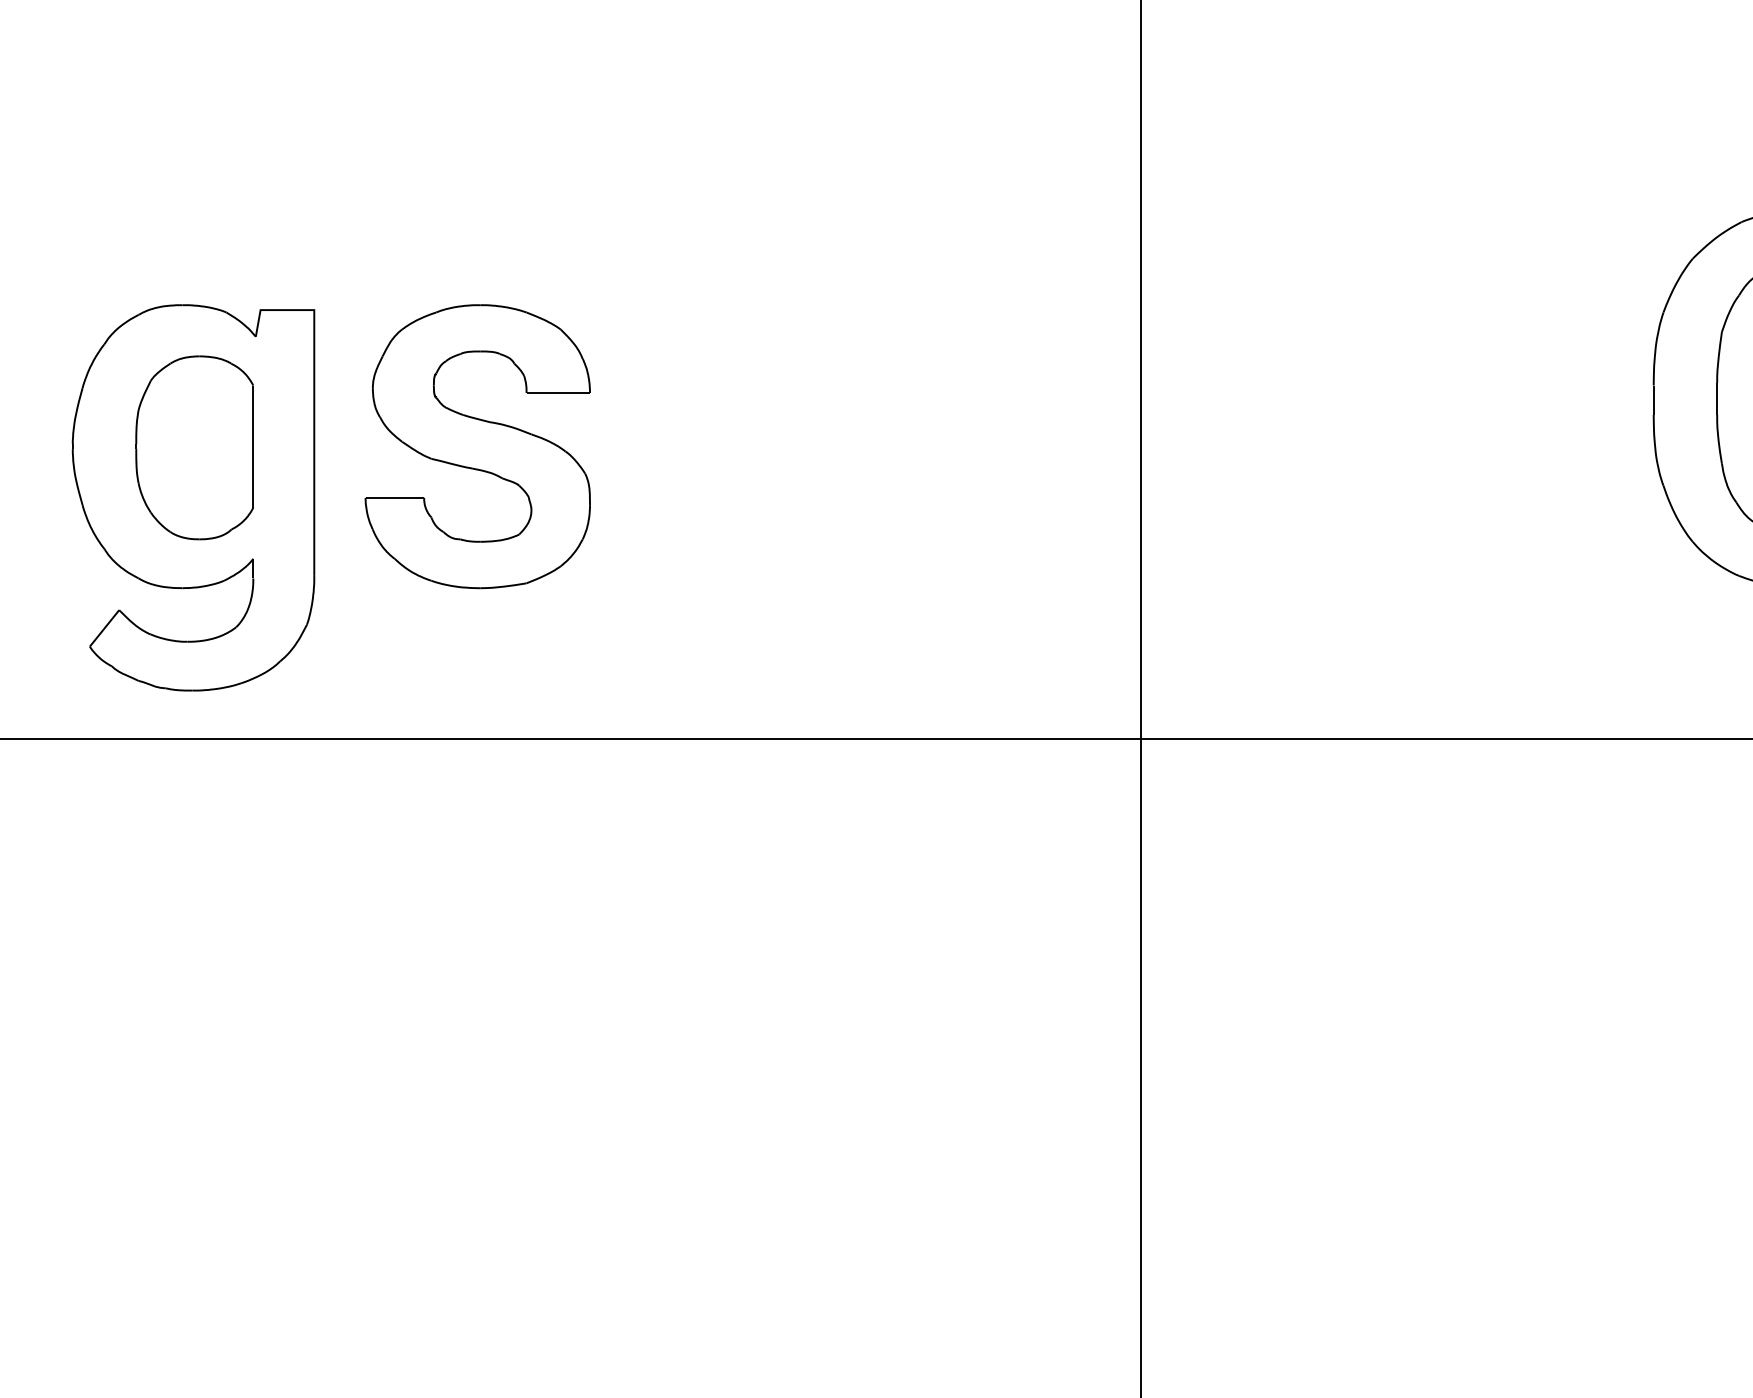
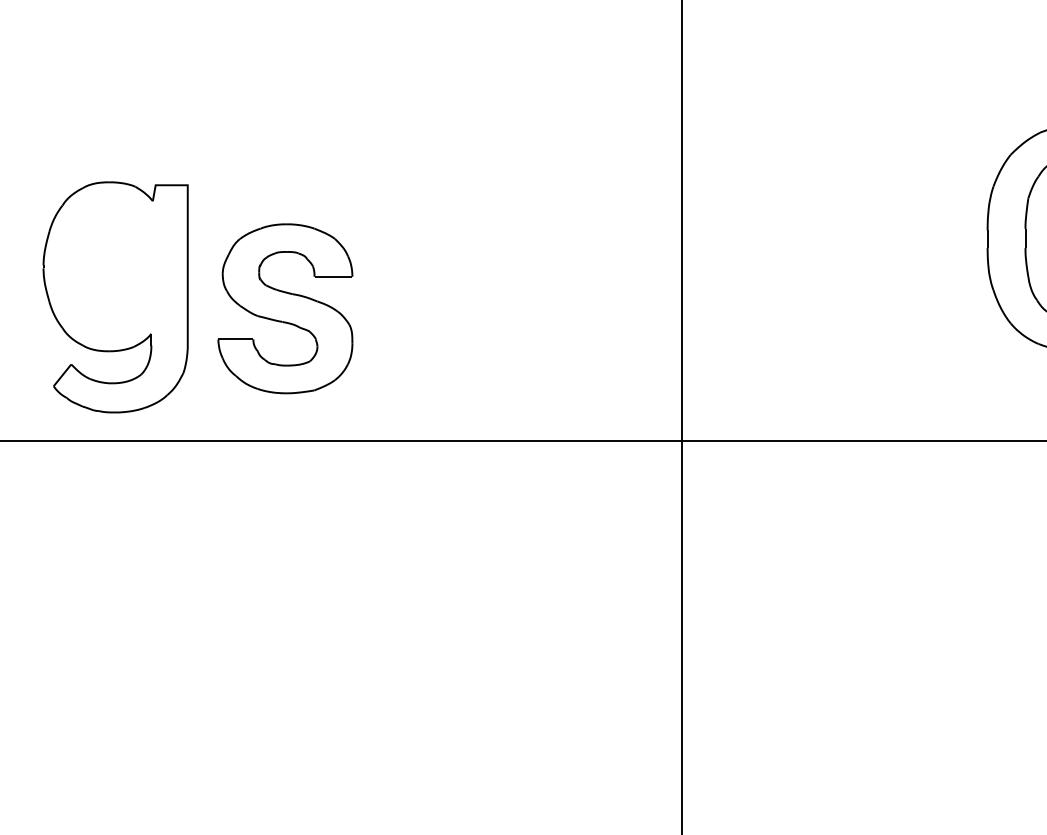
part: (477, 446) -> (285, 308), moved
part: (193, 447) -> (115, 267), removed

